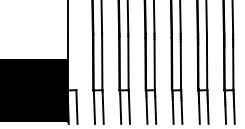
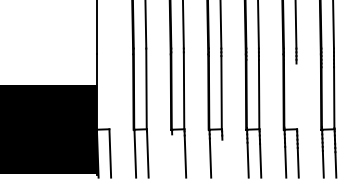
line: (206, 66) -> (295, 95), removed
line: (120, 108) -> (172, 155), removed
line: (155, 110) -> (222, 158), removed

